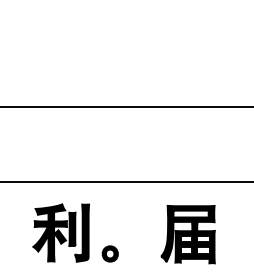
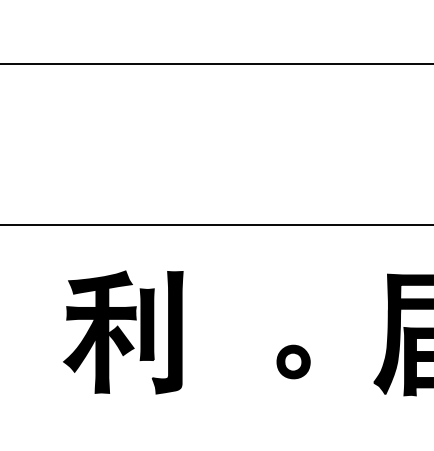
part: (60, 232) -> (121, 331), moved
part: (109, 253) -> (291, 361), moved

